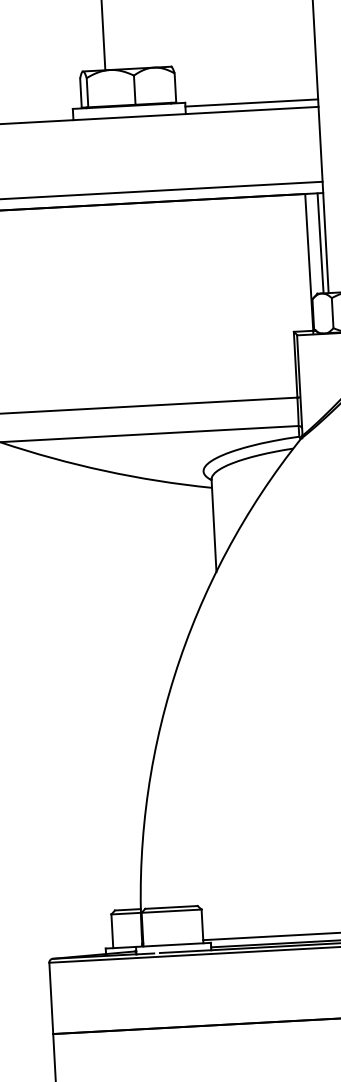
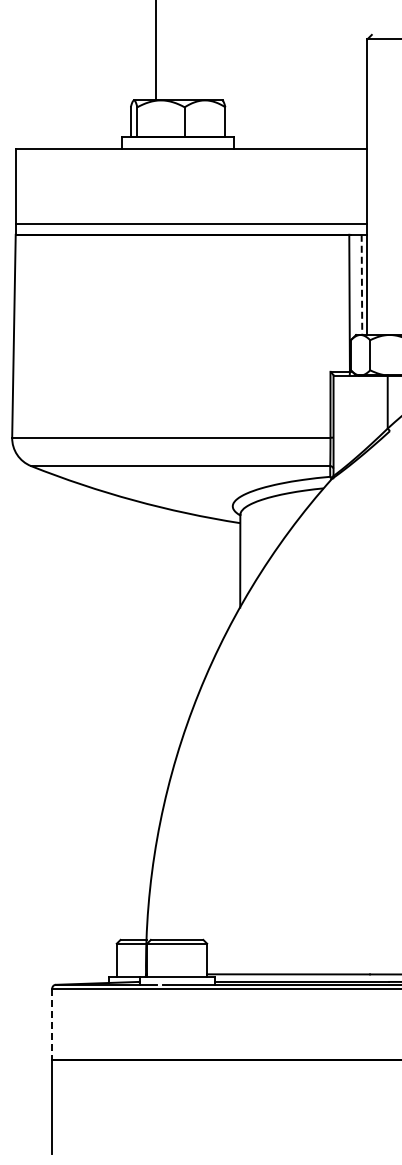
line: (251, 103) -> (300, 141), removed
line: (320, 243) -> (361, 285), solid -> dashed
line: (51, 998) -> (52, 1024), solid -> dashed

